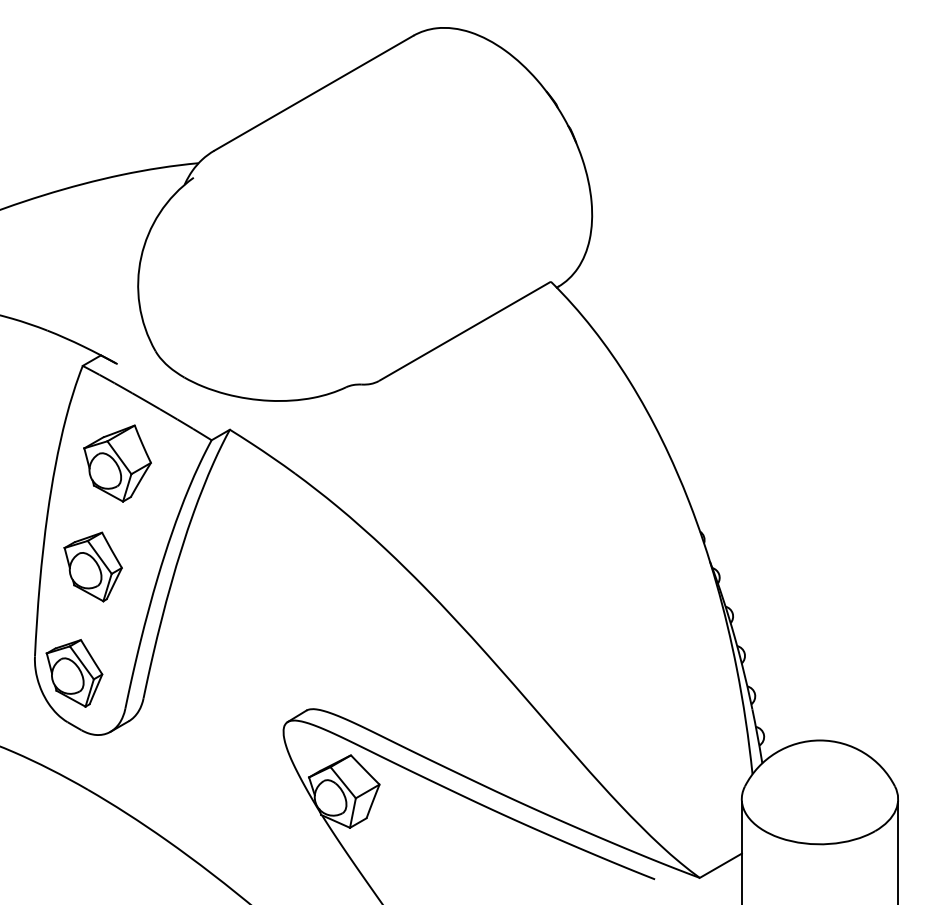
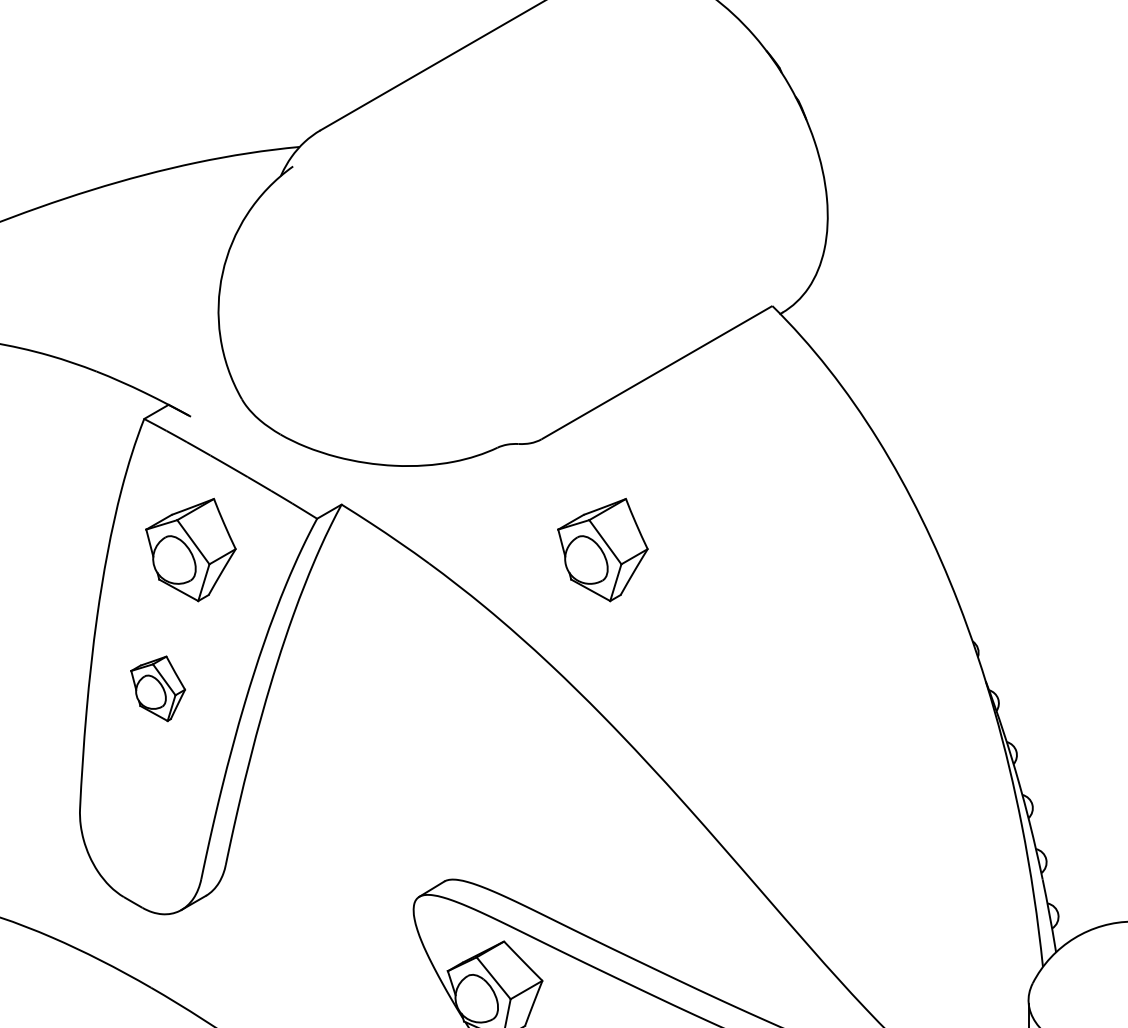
part: (424, 463) -> (602, 549), added
part: (92, 566) -> (157, 688), size x0.7
part: (74, 673) -> (133, 831), removed

